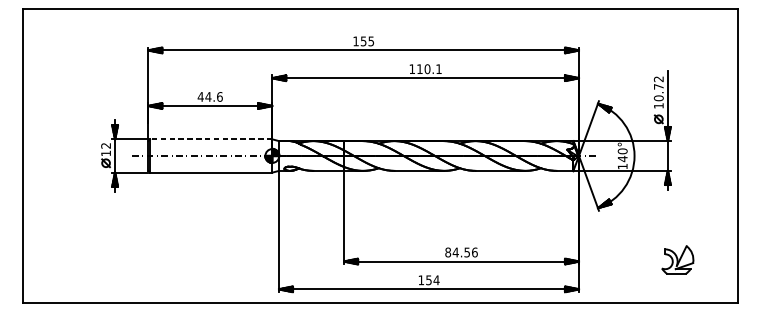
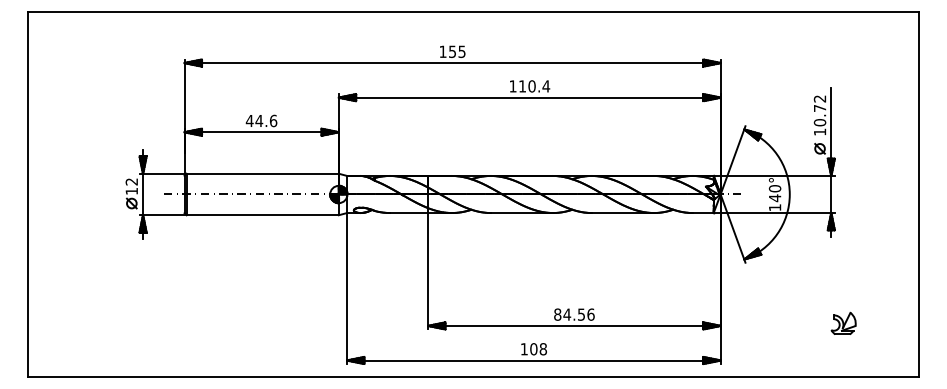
text: (439, 69) -> (546, 86), 110.1 -> 110.4
line: (211, 139) -> (262, 173), dashed -> solid
part: (677, 258) -> (843, 322), size x0.62
text: (432, 280) -> (538, 349), 154 -> 108

